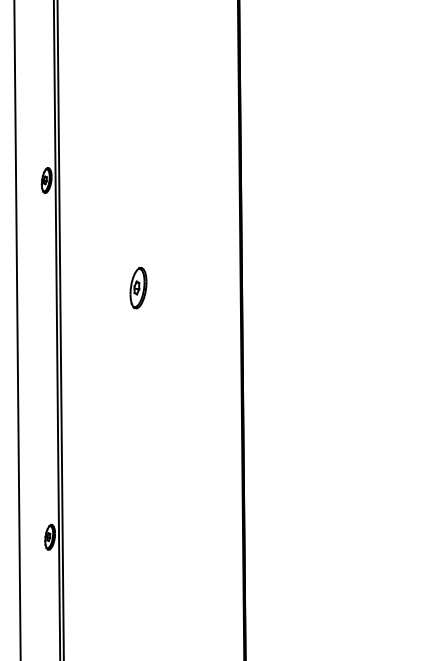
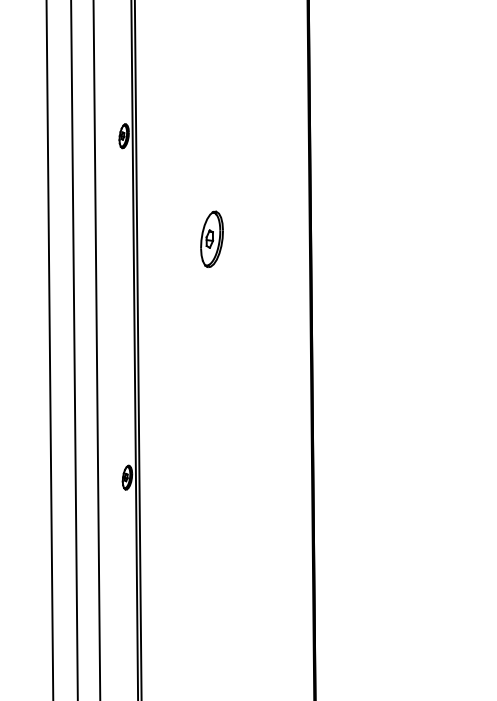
part: (137, 287) -> (211, 238), size x1.43

